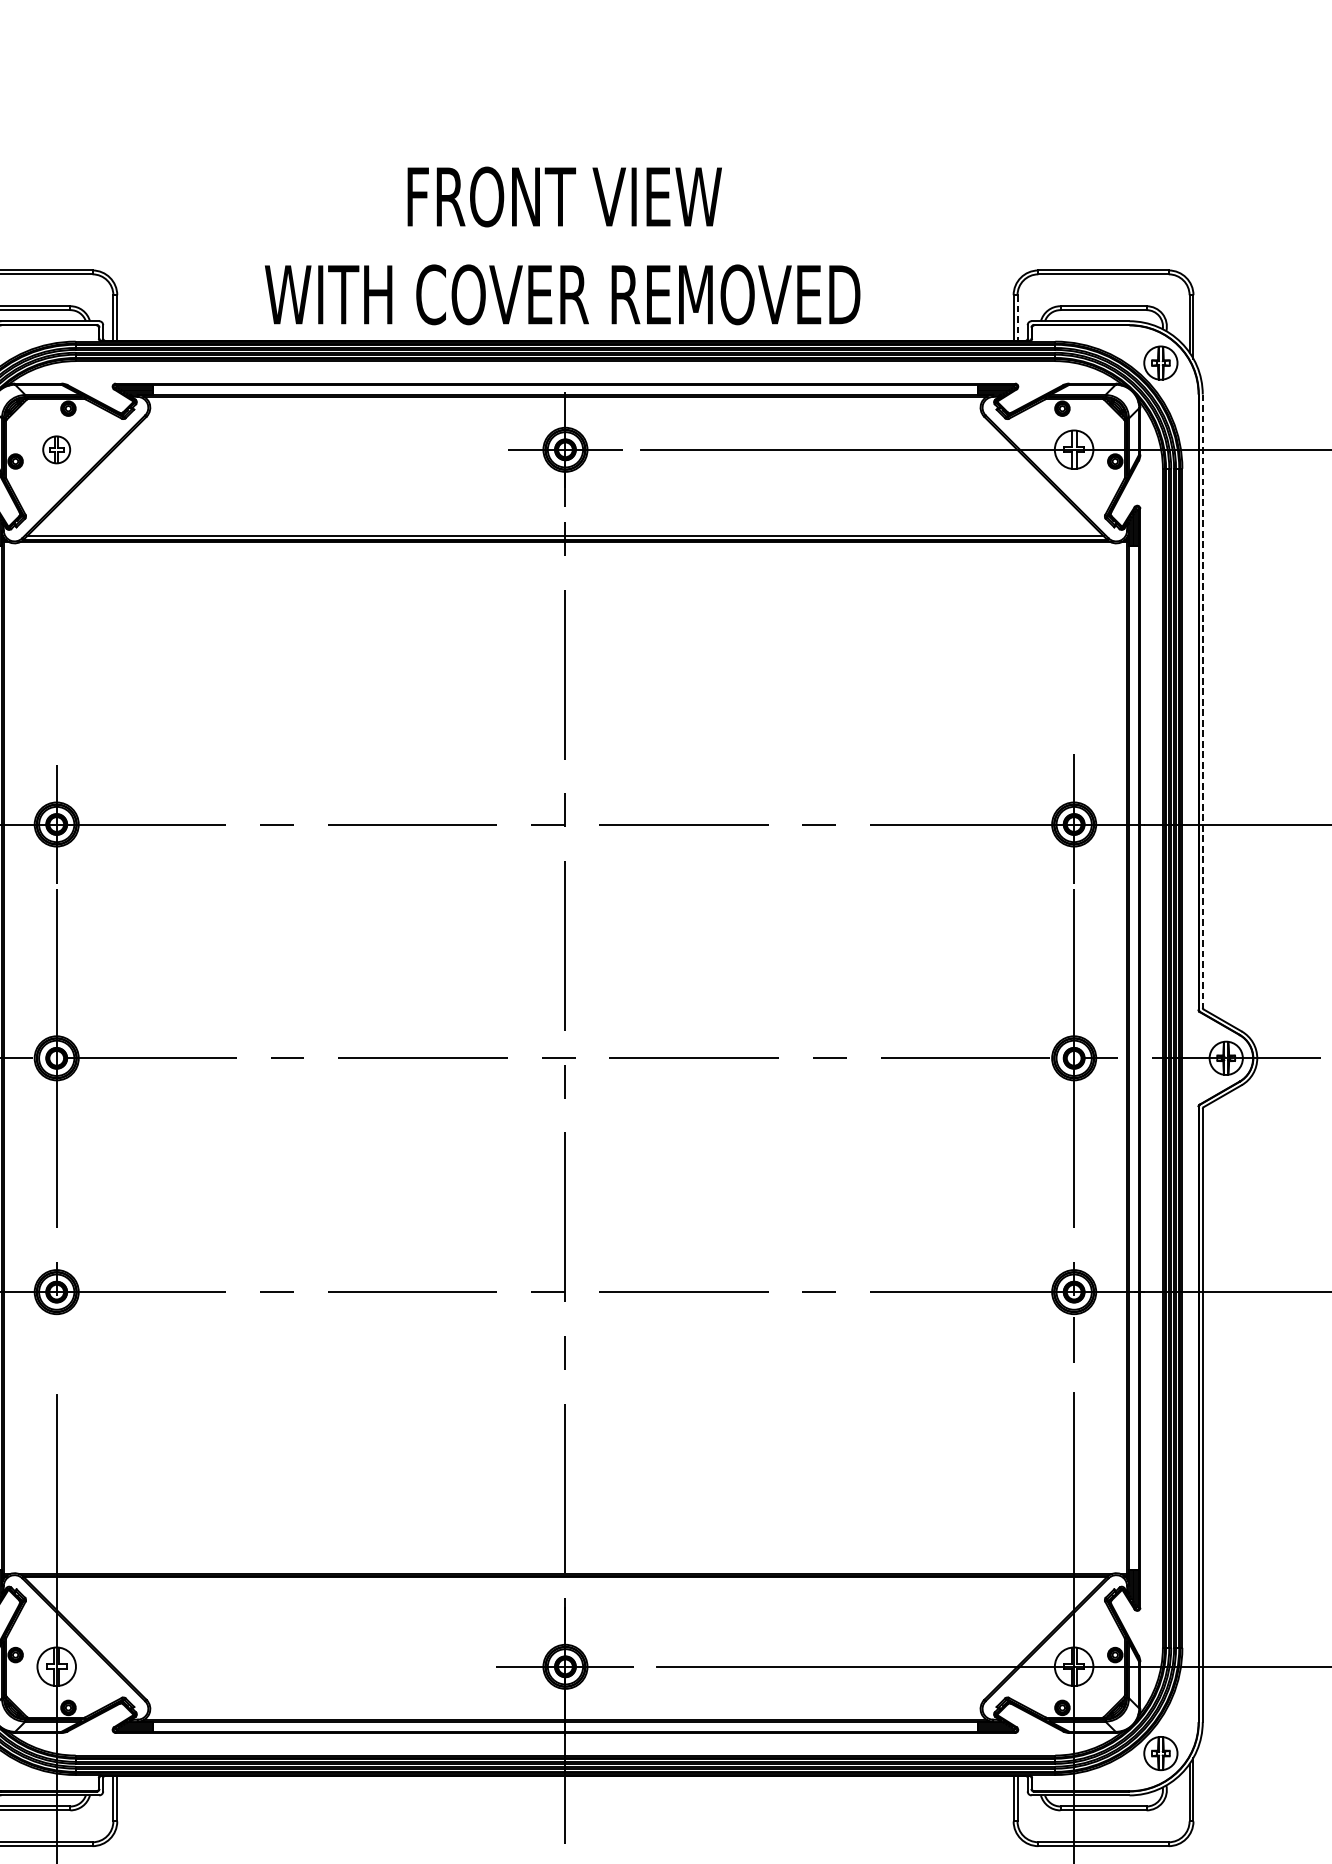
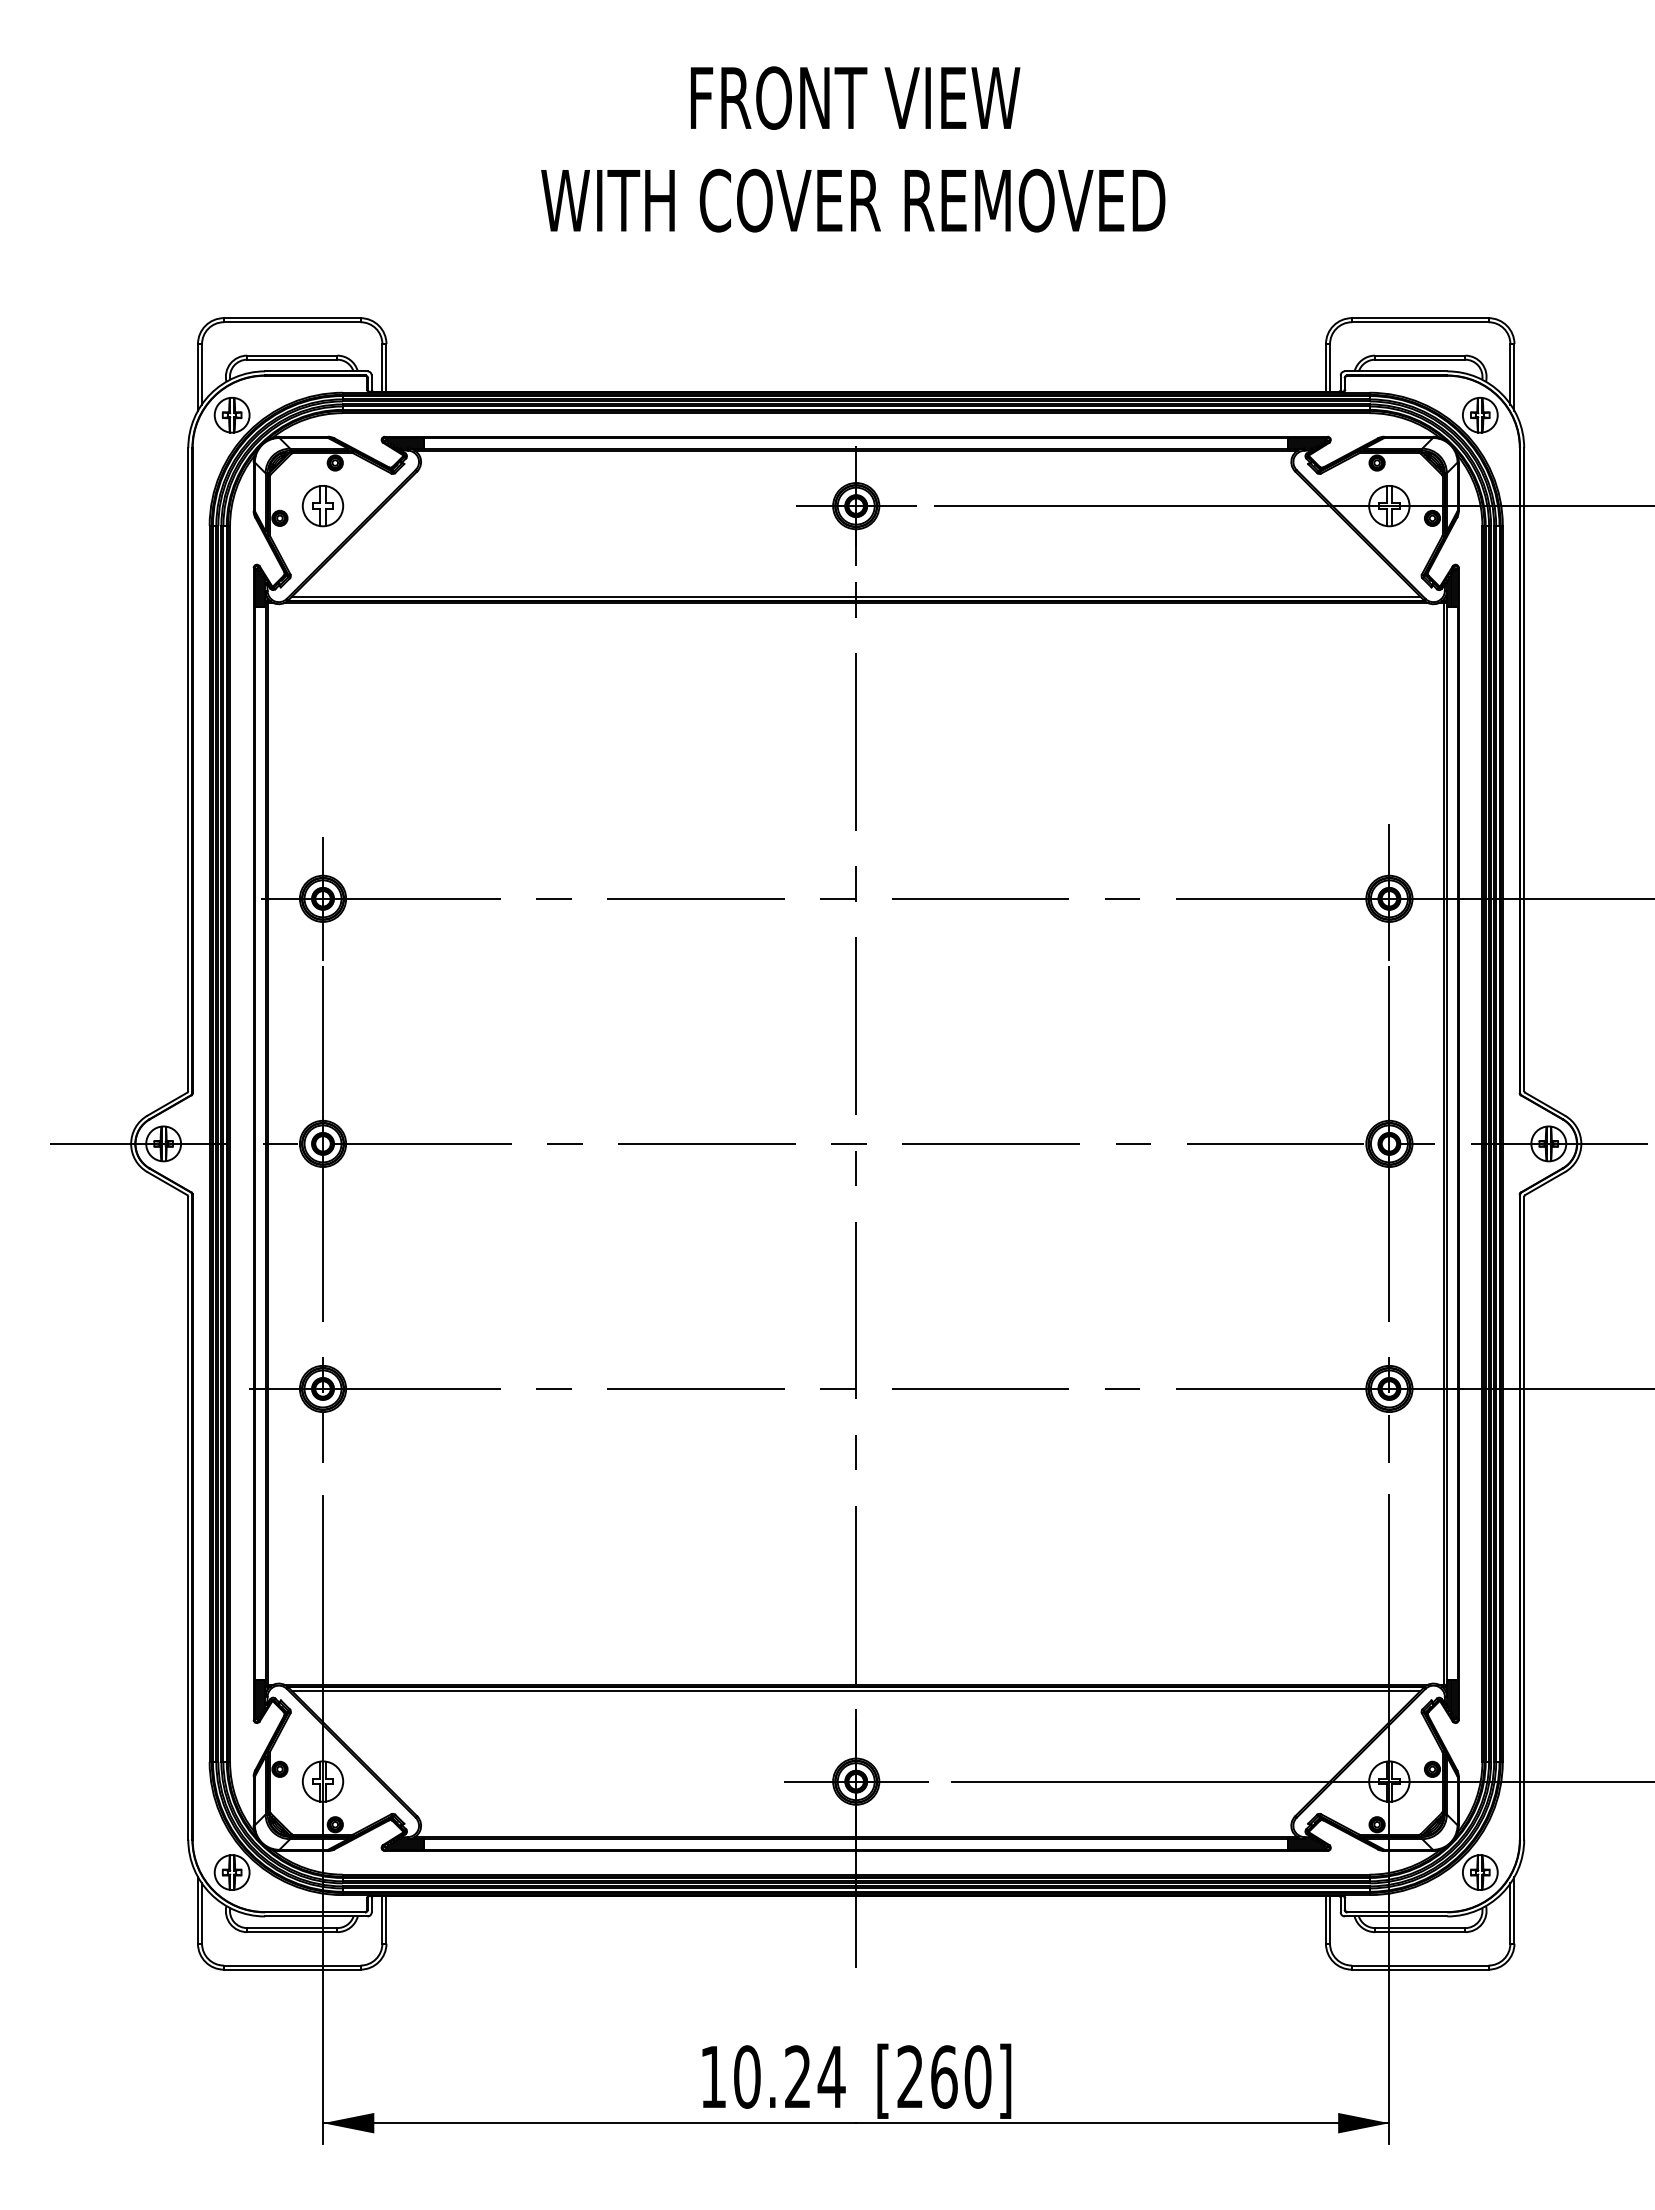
text: (562, 245) -> (853, 149), moved
line: (1017, 317) -> (1330, 367), dashed -> solid
part: (56, 450) -> (322, 506), size x1.43
line: (1203, 702) -> (1524, 770), dashed -> solid
line: (57, 1338) -> (323, 1437), added
line: (565, 1580) -> (856, 1691), added

